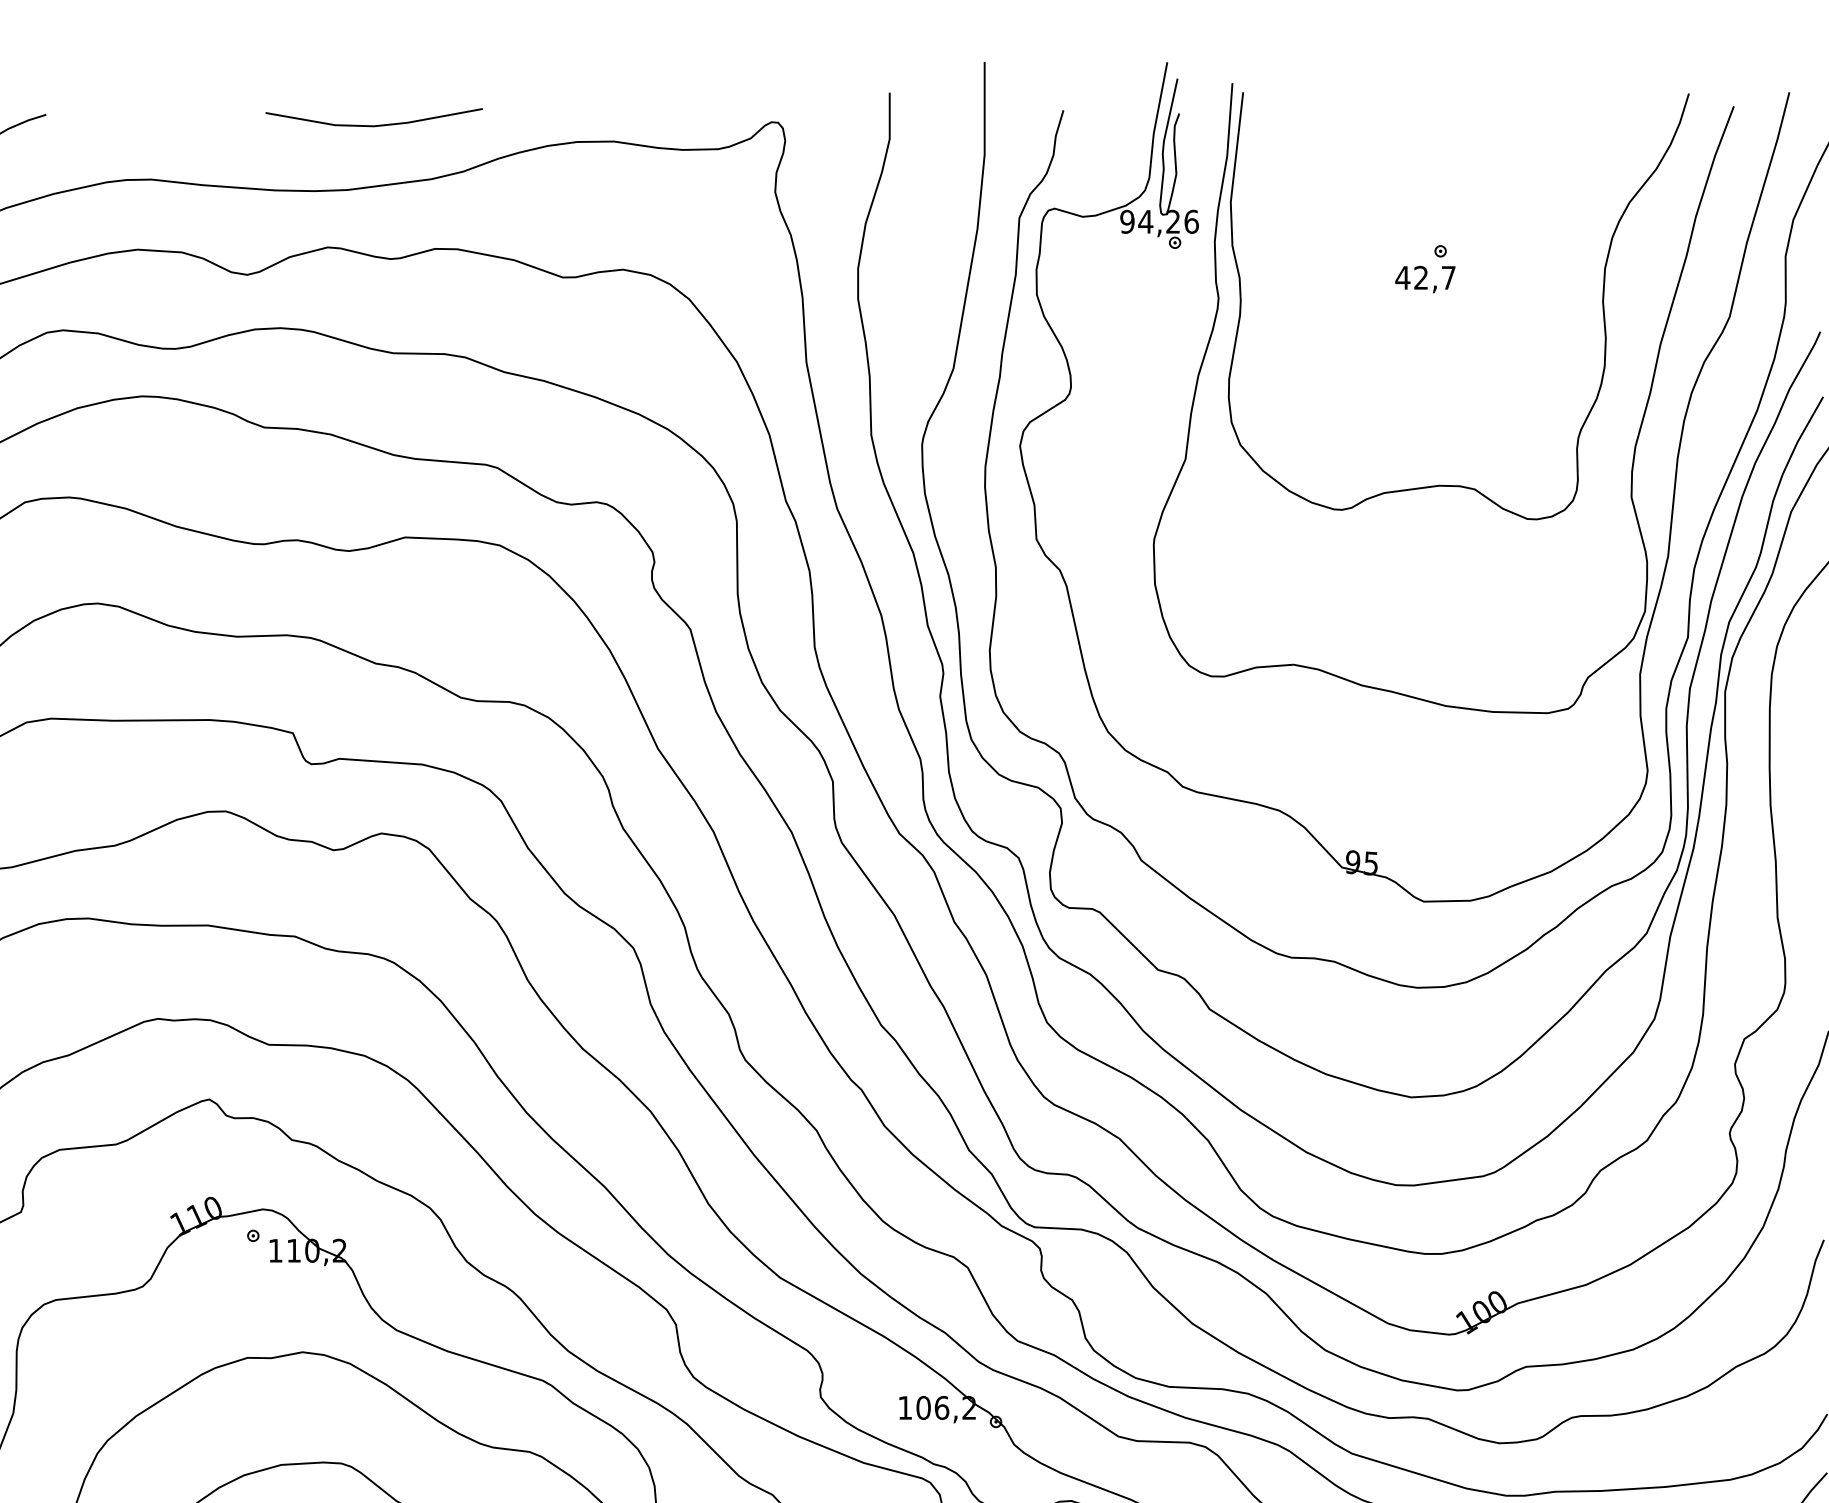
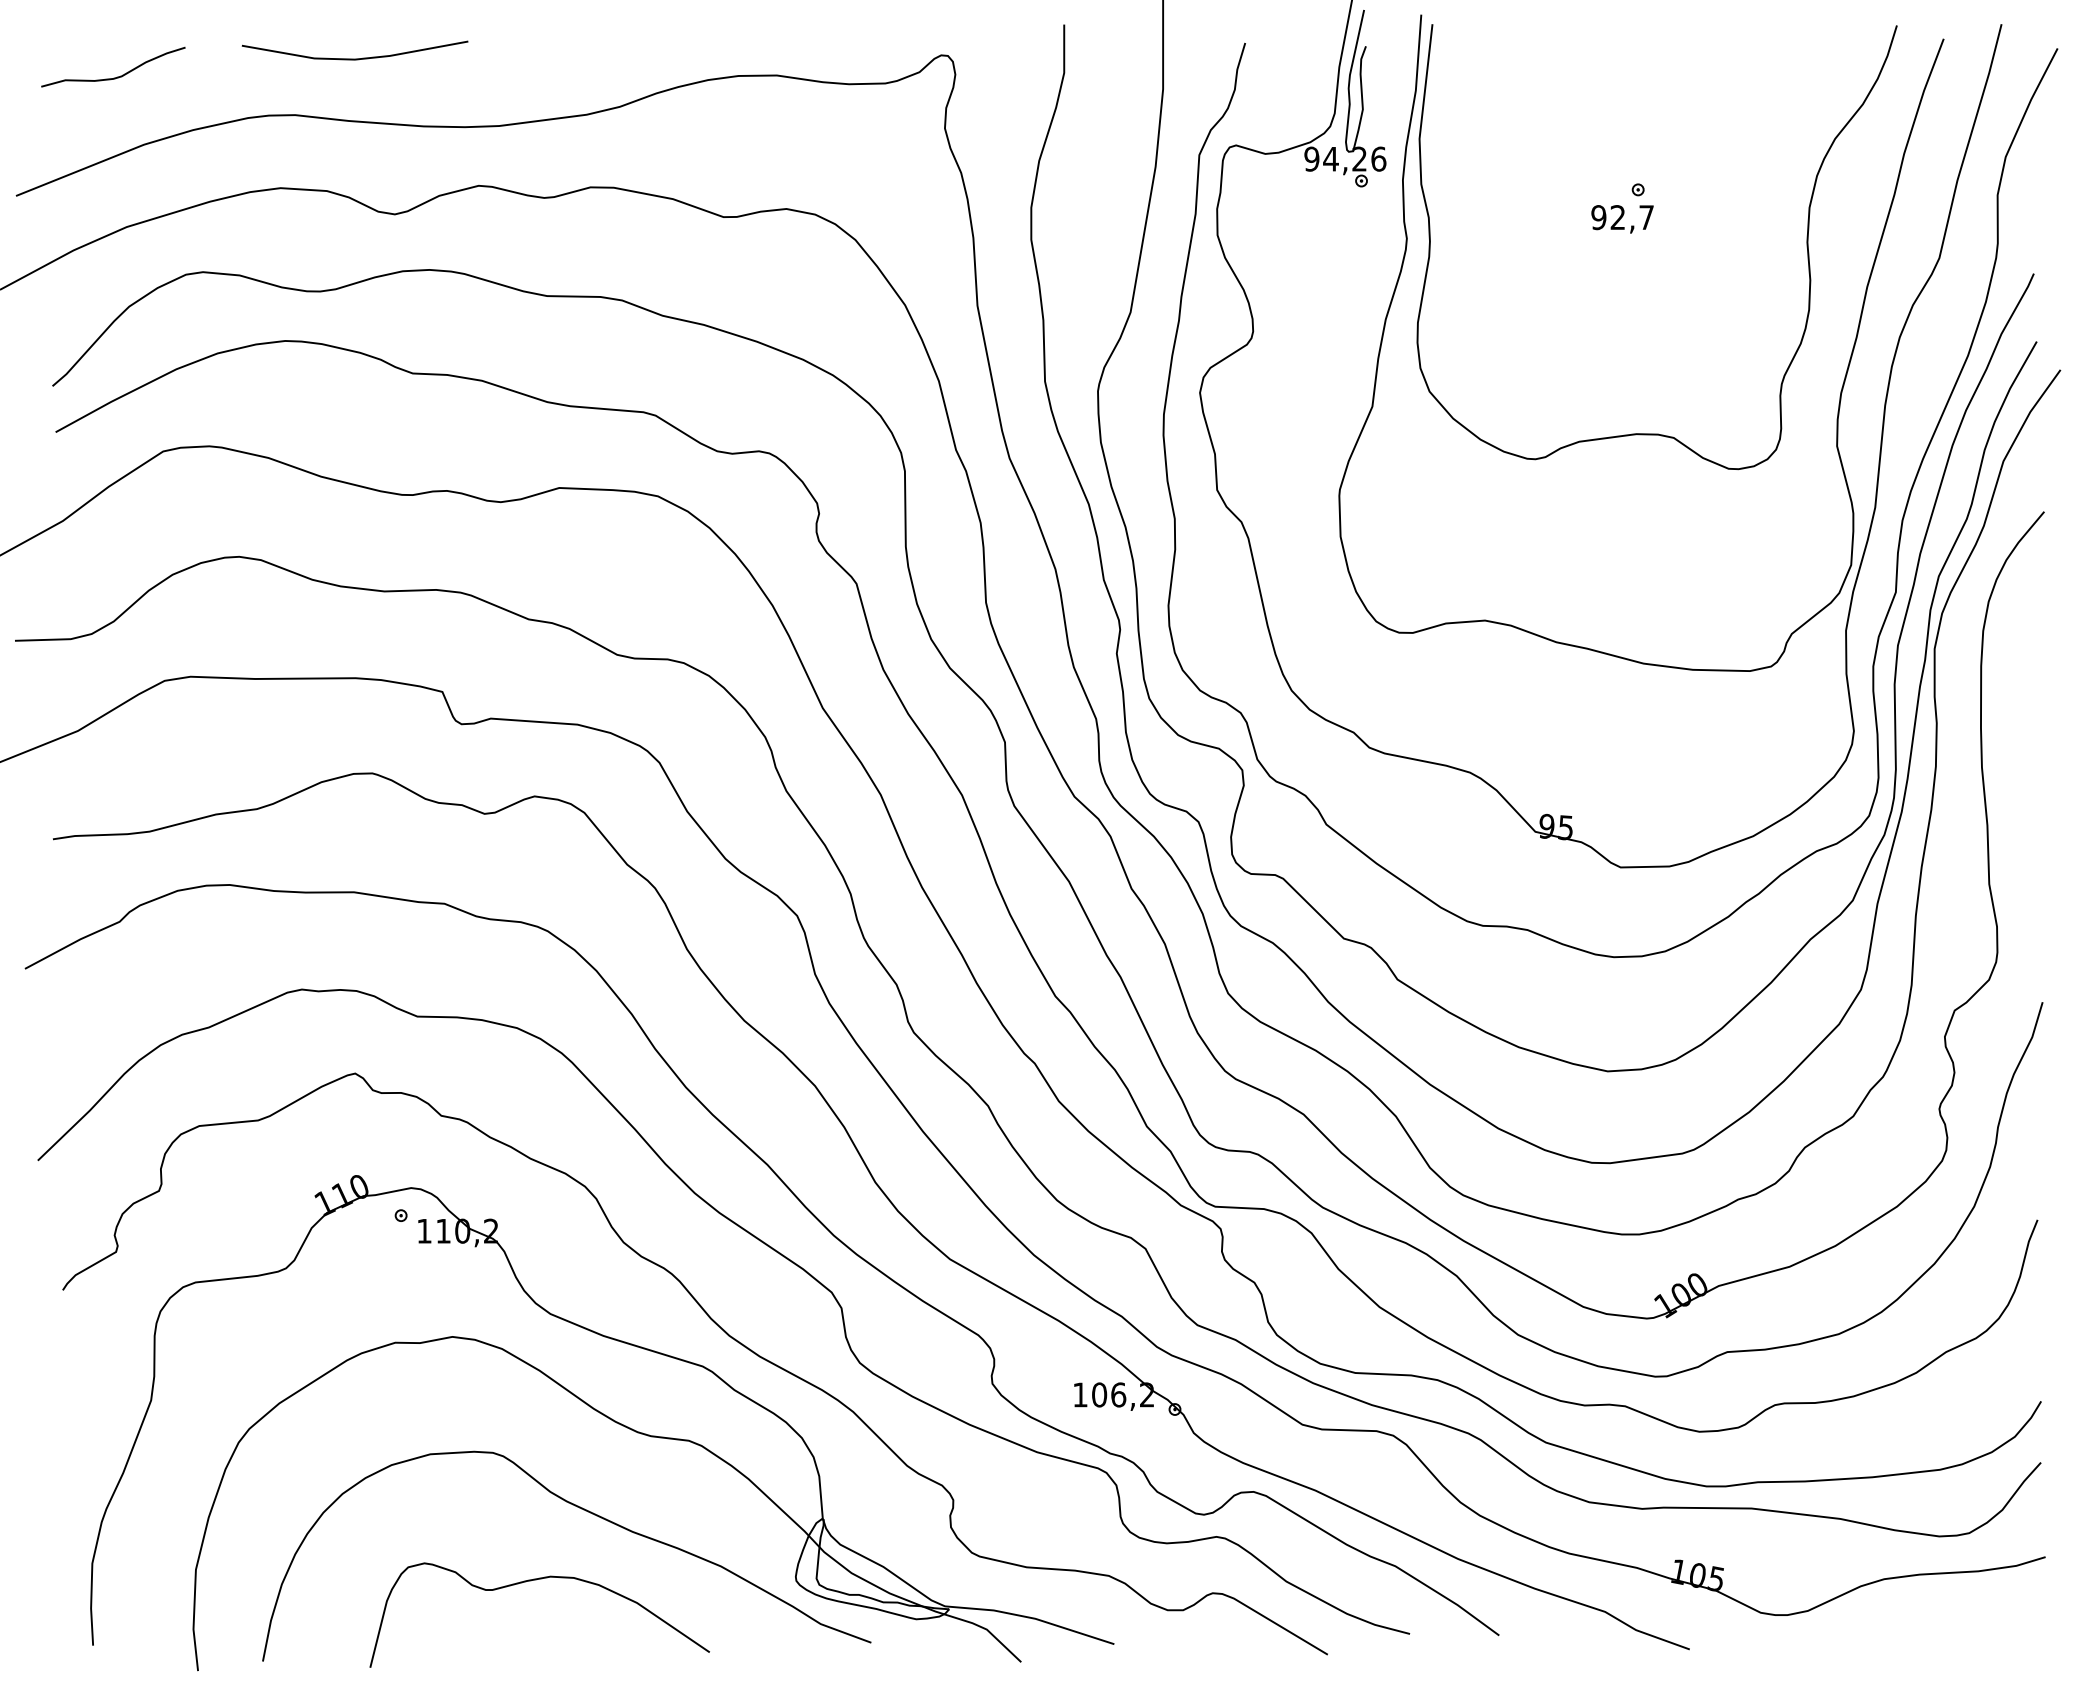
line: (373, 125) -> (354, 58), moved
text: (1402, 277) -> (1598, 217), 42,7 -> 92,7

